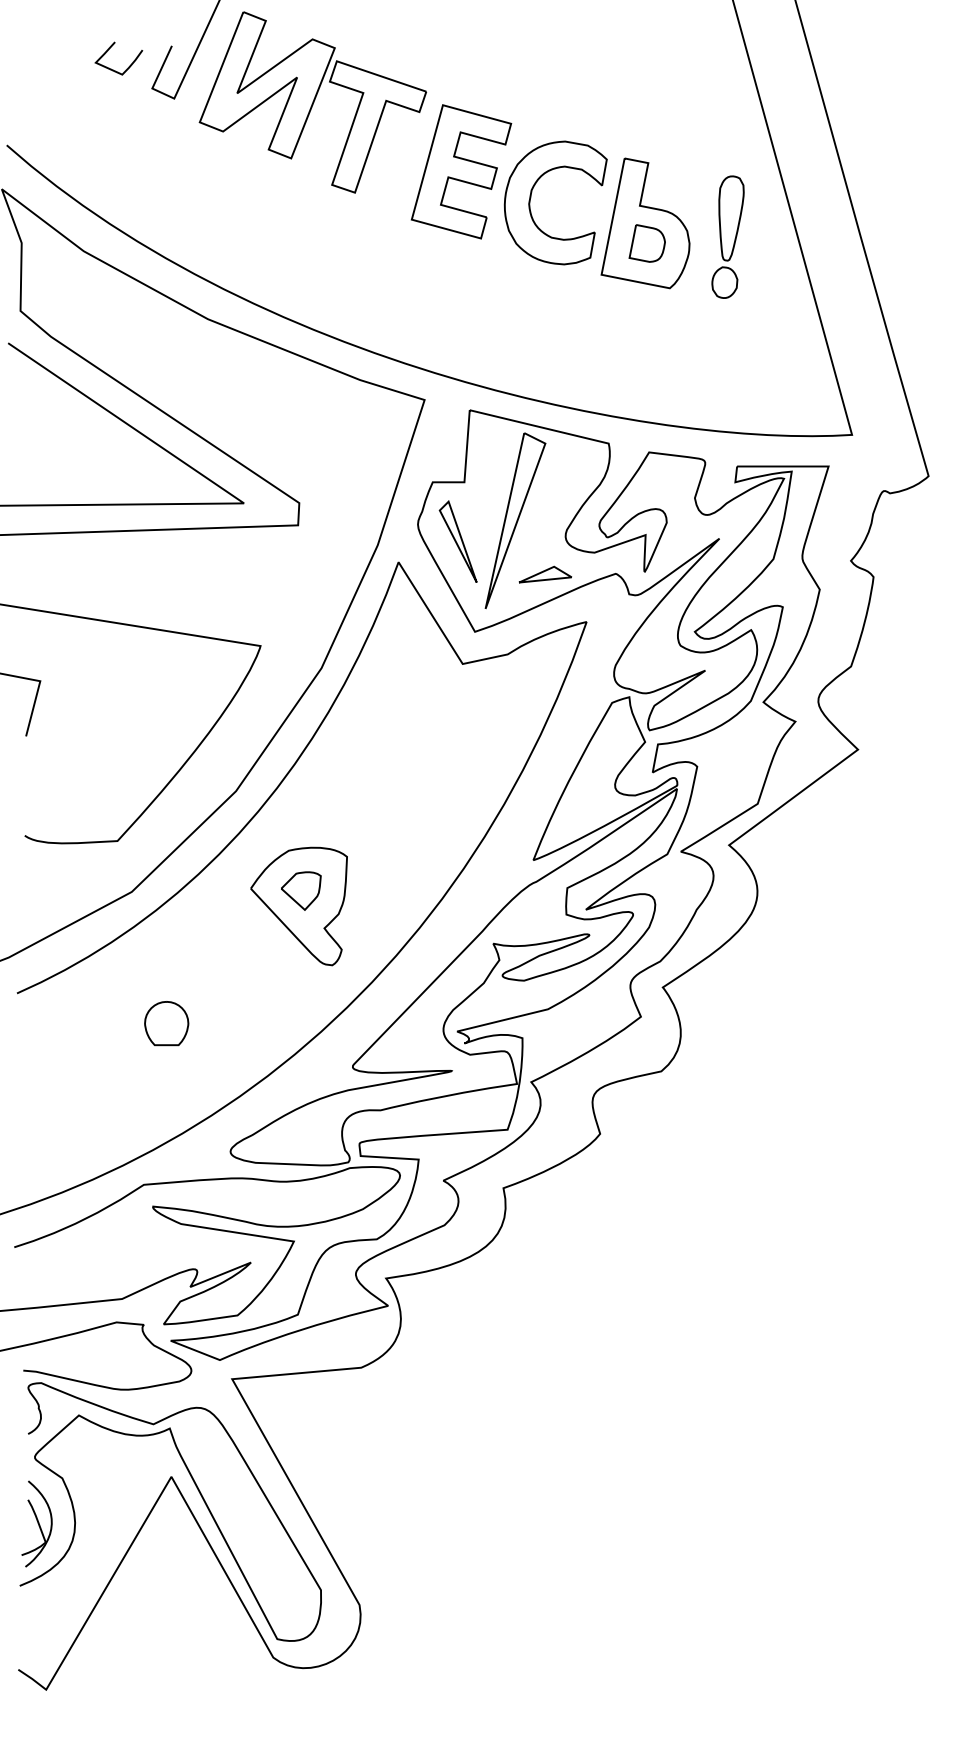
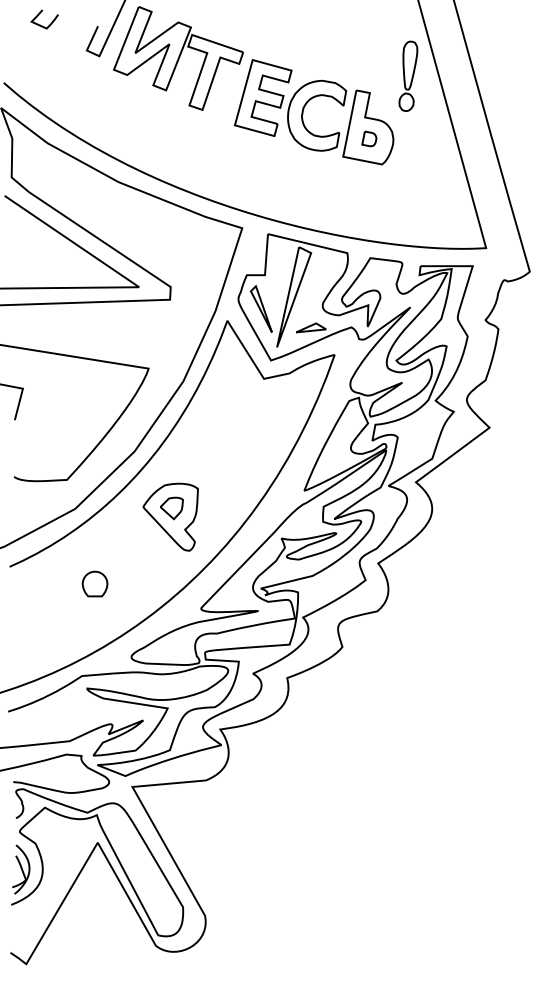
curve: (114, 69) -> (42, 25), moved
part: (728, 235) -> (408, 75), moved
part: (647, 242) -> (369, 138), size x0.7

